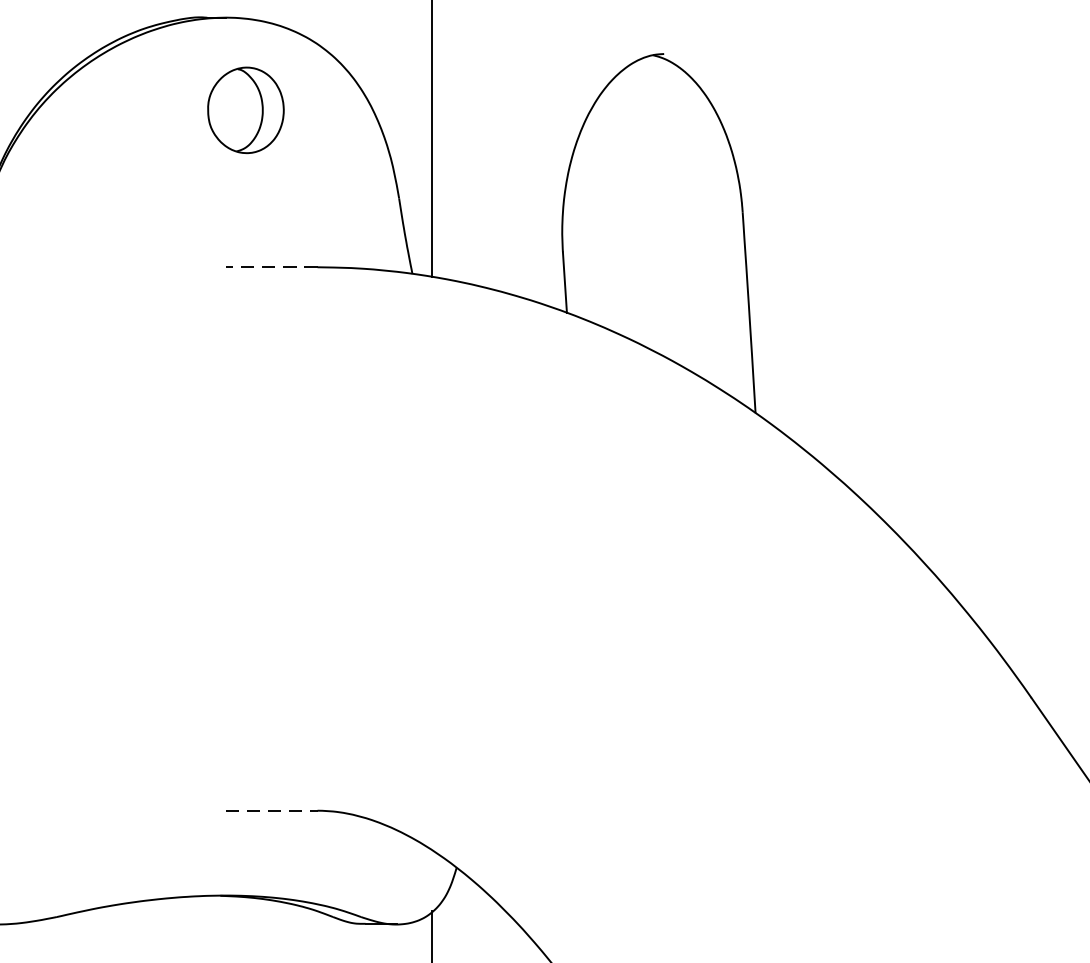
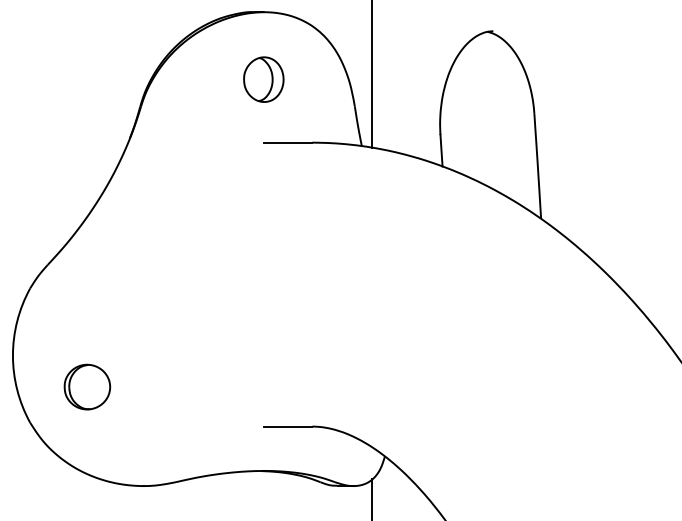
part: (245, 110) -> (263, 79), moved
line: (272, 266) -> (288, 142), dashed -> solid
line: (272, 810) -> (288, 426), dashed -> solid

